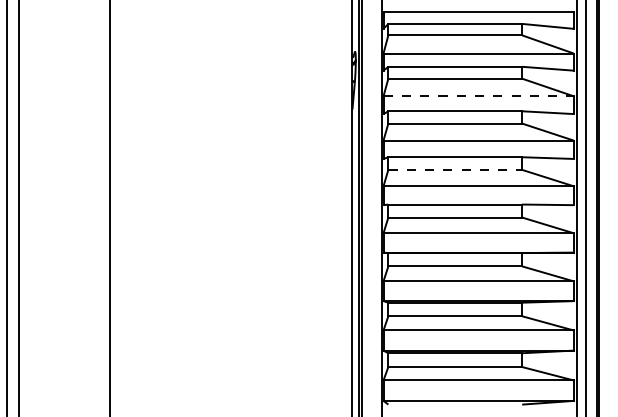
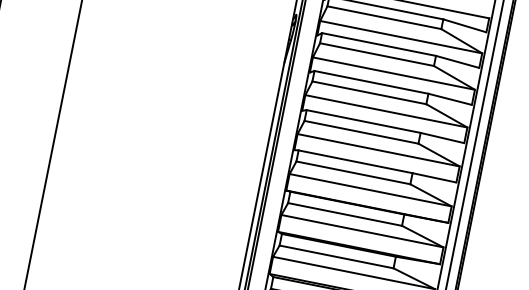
line: (479, 96) -> (394, 73), dashed -> solid
line: (455, 169) -> (361, 132), dashed -> solid

